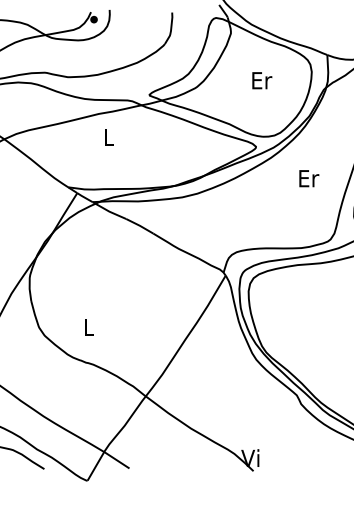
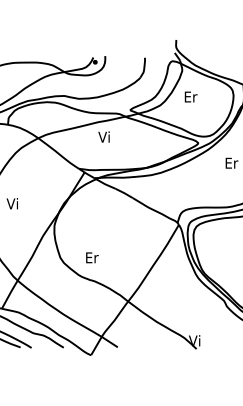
text: (261, 79) -> (190, 96), moved
text: (106, 136) -> (103, 136), L -> Vi
text: (89, 327) -> (92, 257), L -> Er

